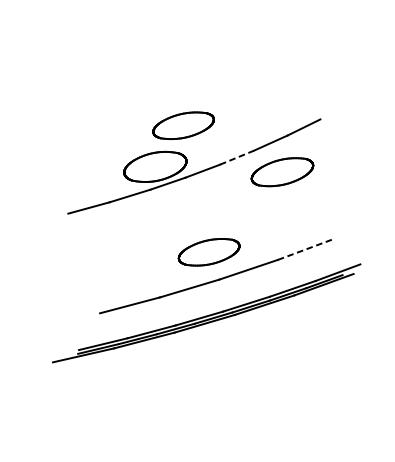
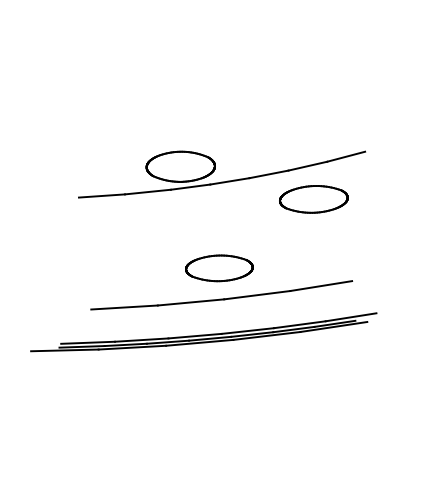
part: (183, 125) -> (219, 129), removed
line: (236, 157) -> (268, 174), dashed -> solid
line: (305, 249) -> (321, 285), dashed -> solid

